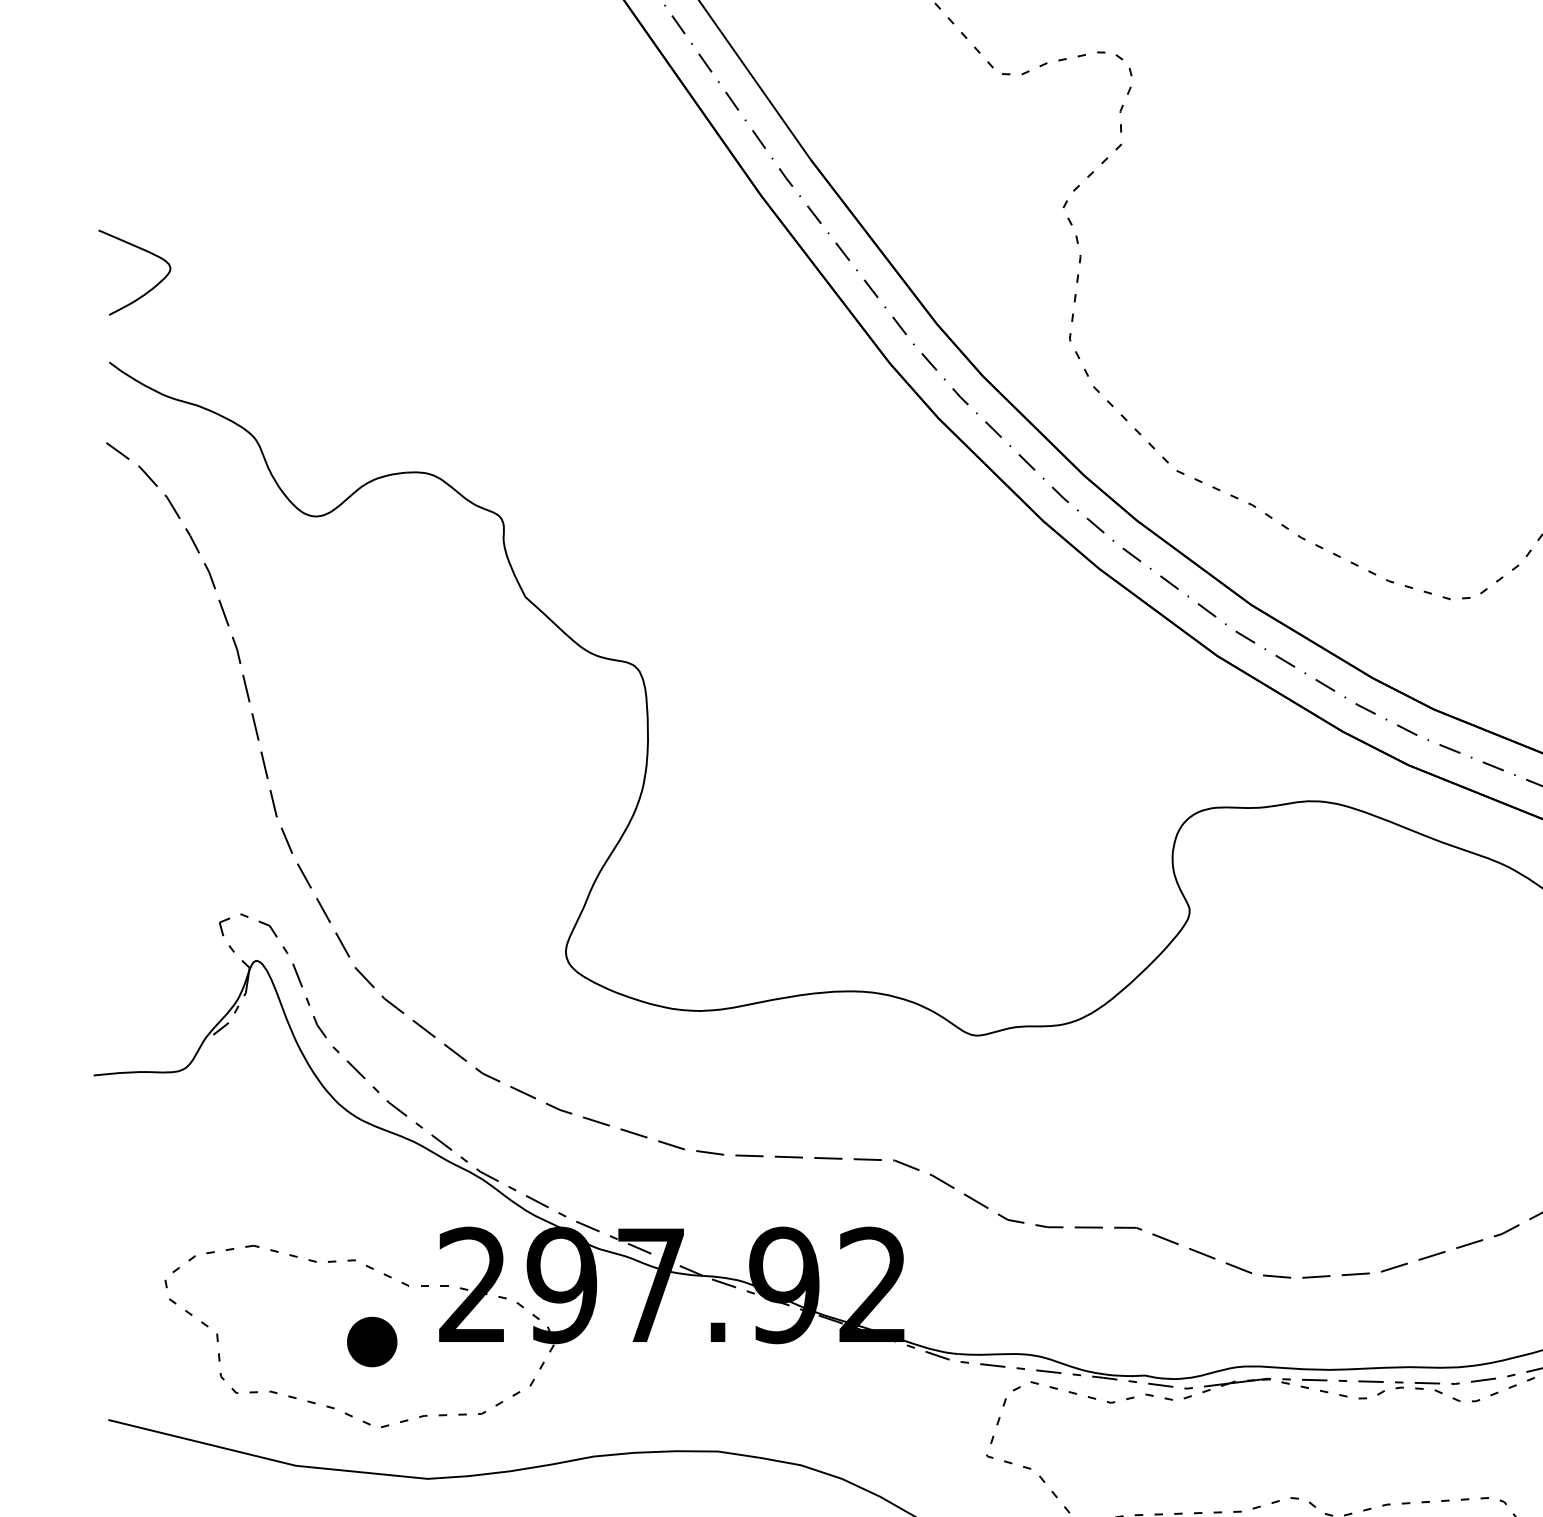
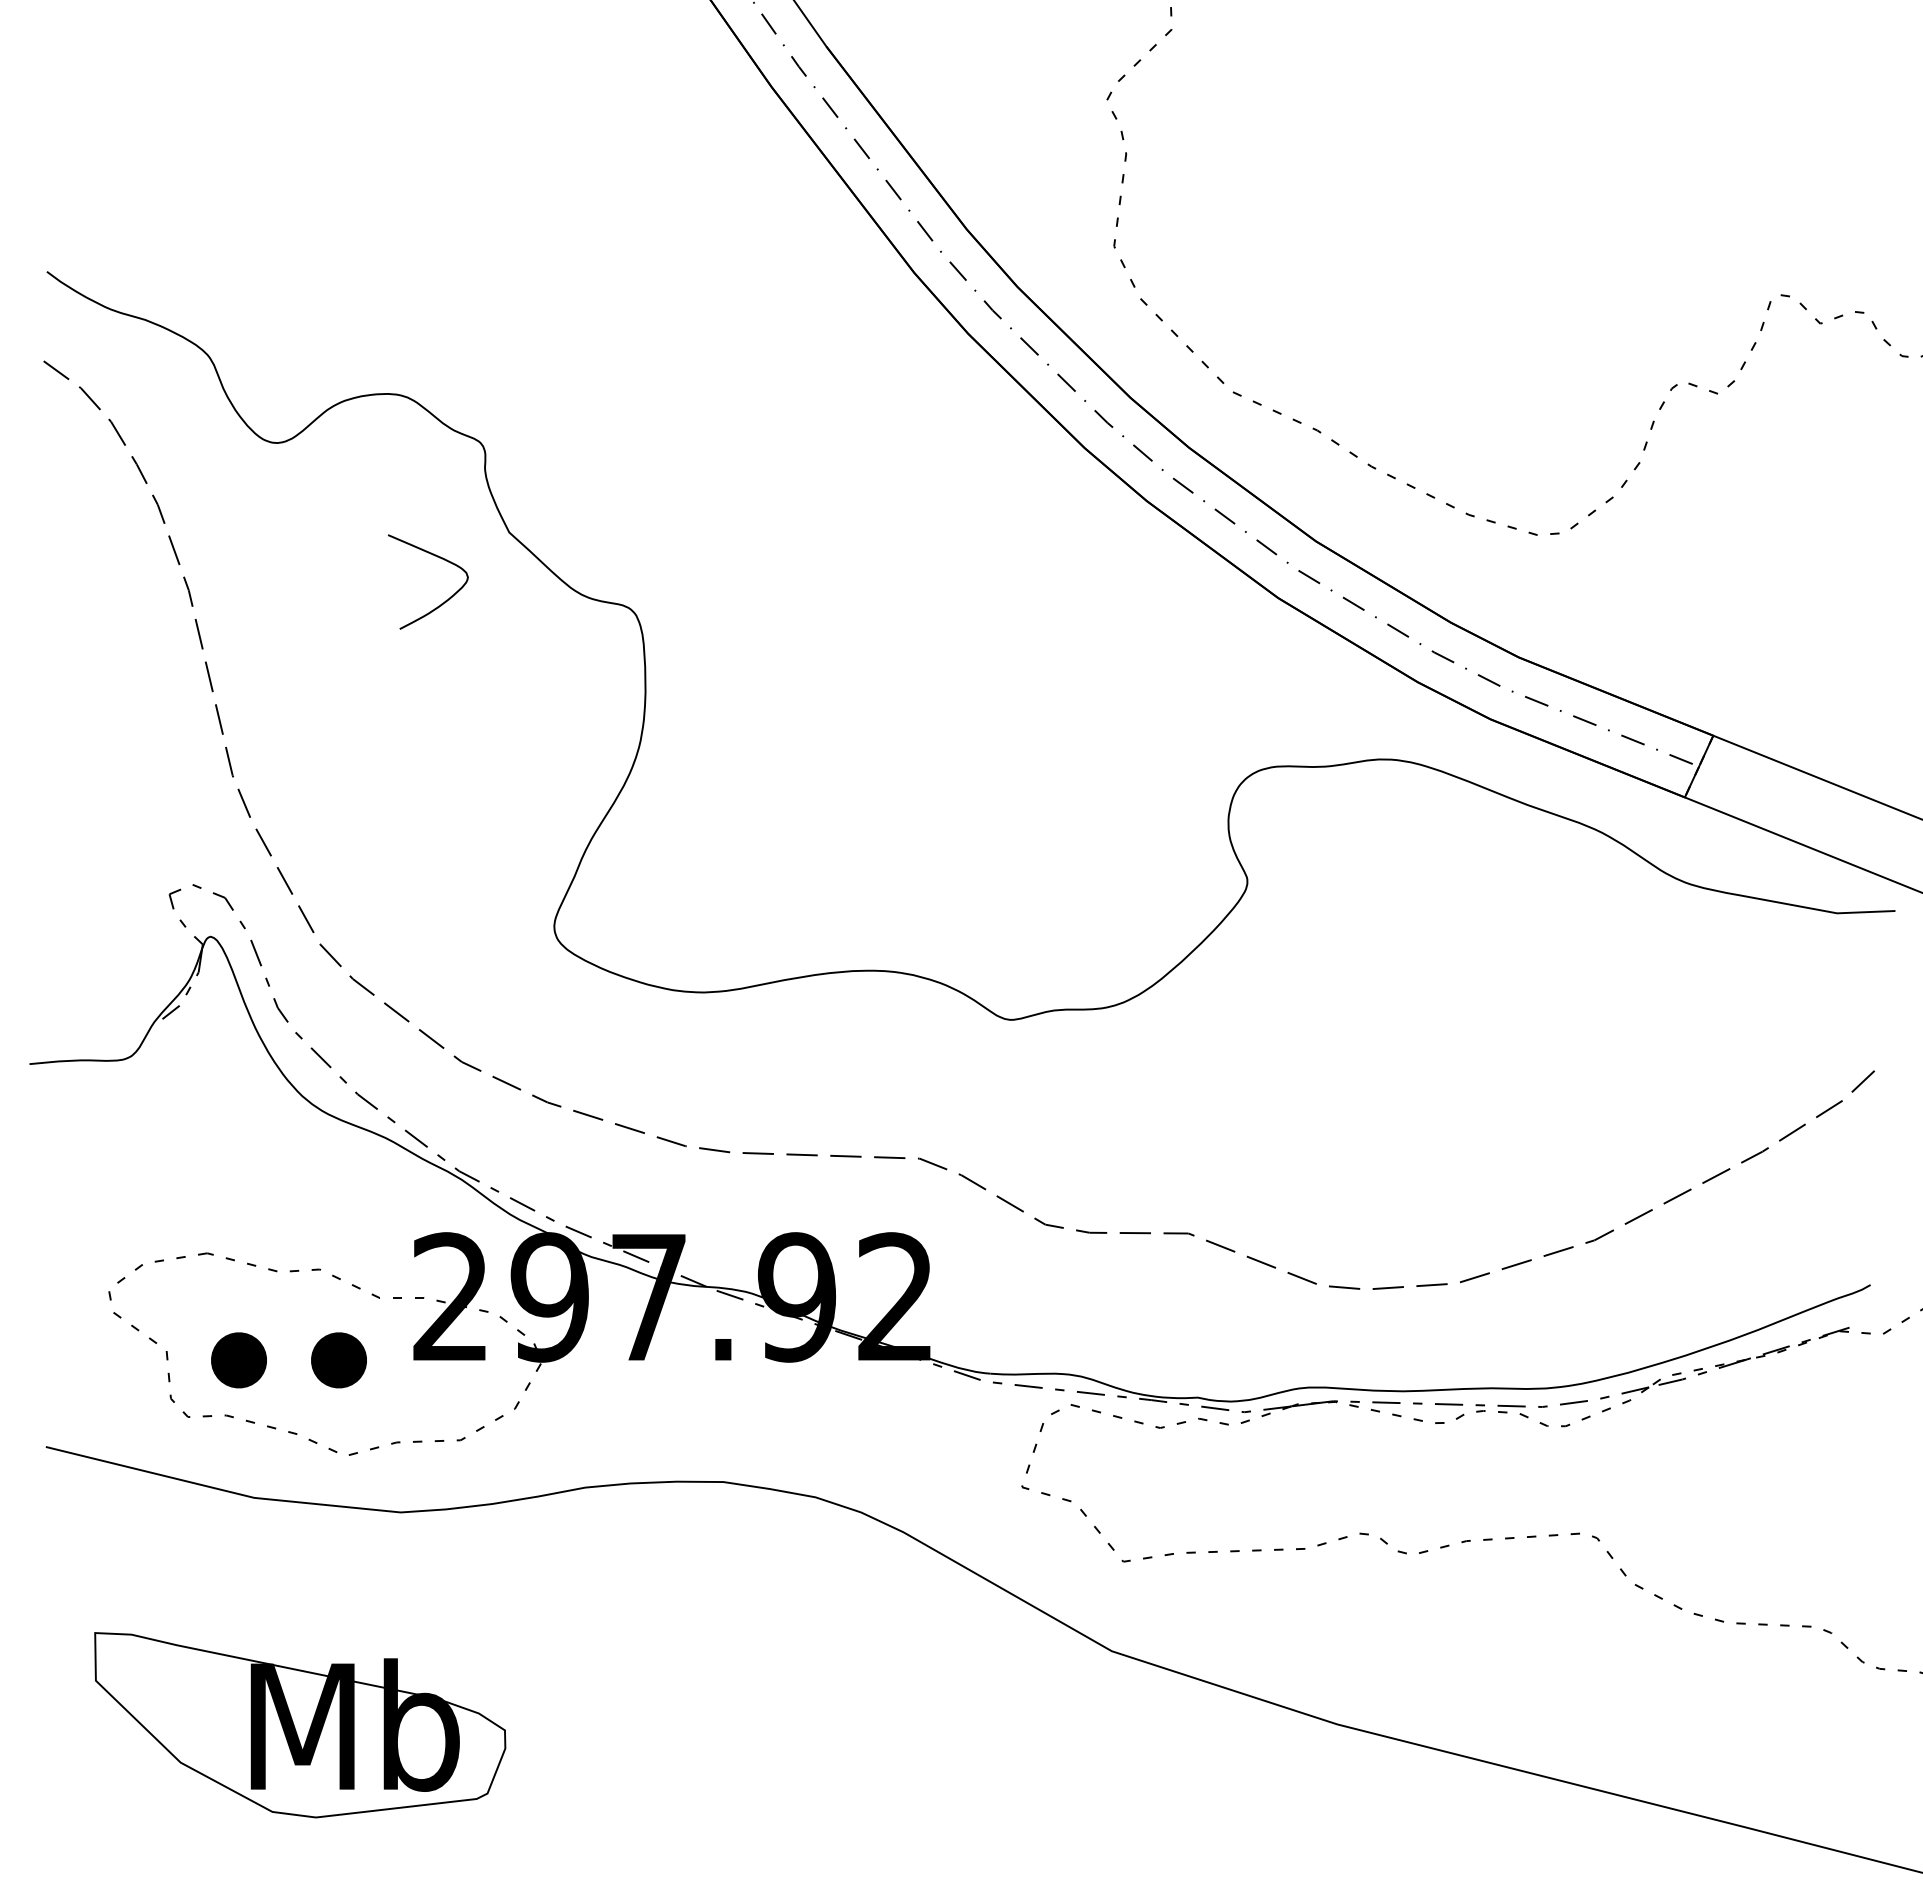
curve: (147, 291) -> (442, 602), moved
part: (281, 1342) -> (238, 1360), added

